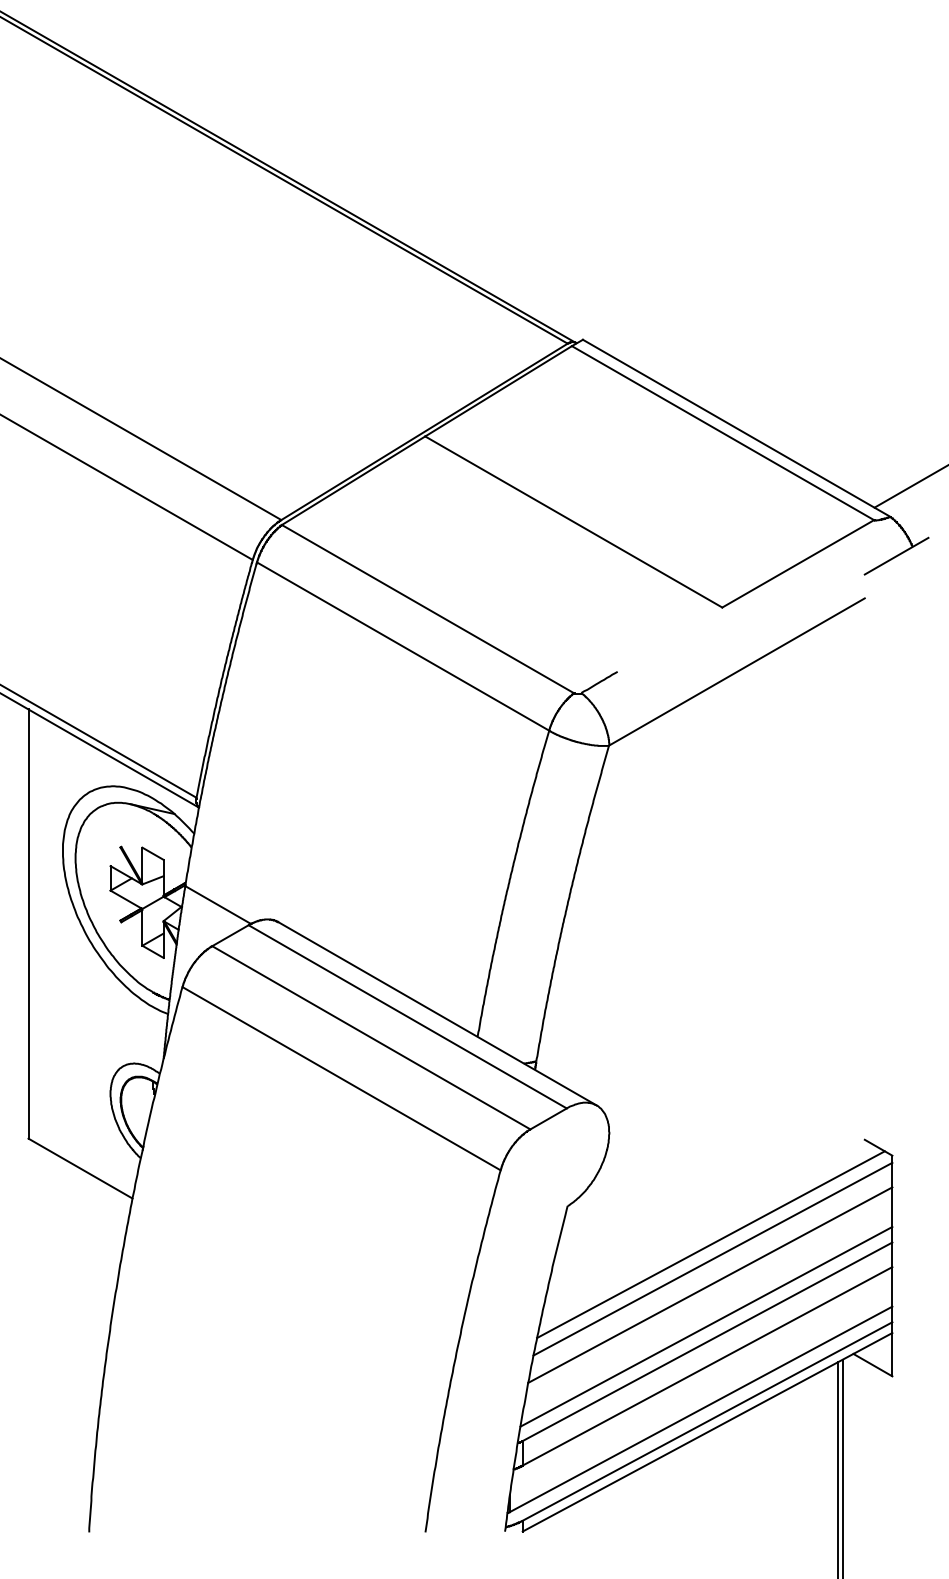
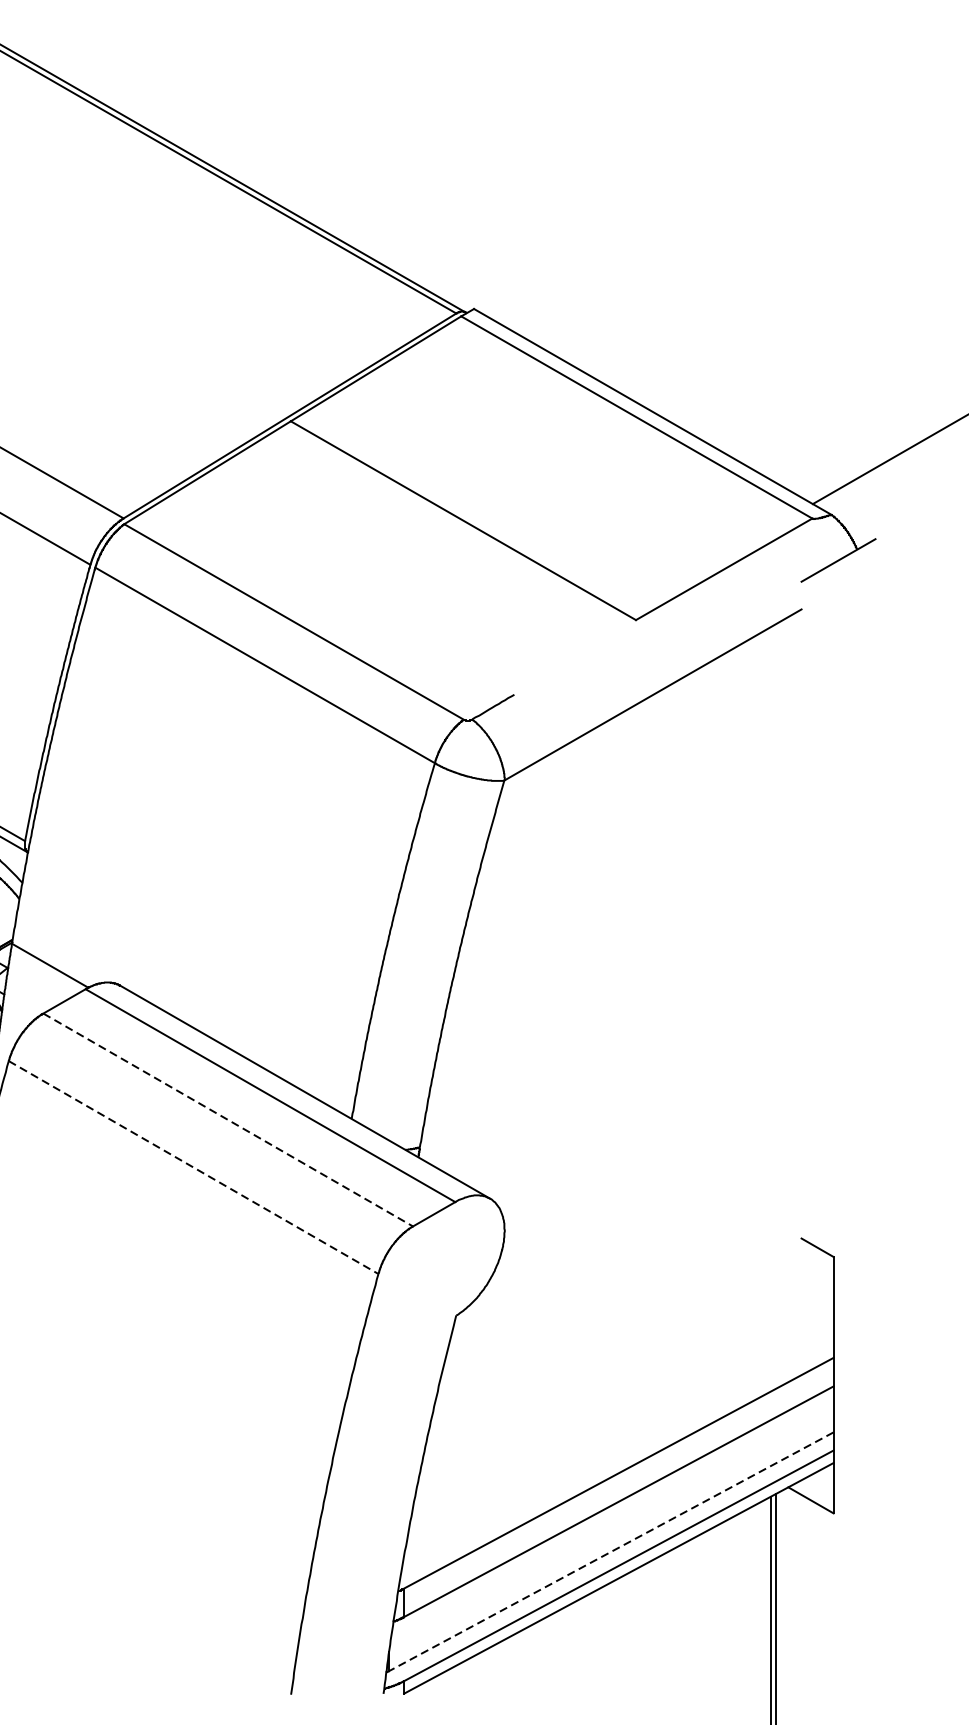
line: (371, 1037) -> (228, 1119), solid -> dashed
line: (341, 1078) -> (193, 1167), solid -> dashed
line: (710, 1244) -> (622, 1360), removed
line: (712, 1258) -> (624, 1376), removed
line: (710, 1284) -> (622, 1406), removed
line: (706, 1326) -> (617, 1455), removed
line: (700, 1409) -> (610, 1551), solid -> dashed

